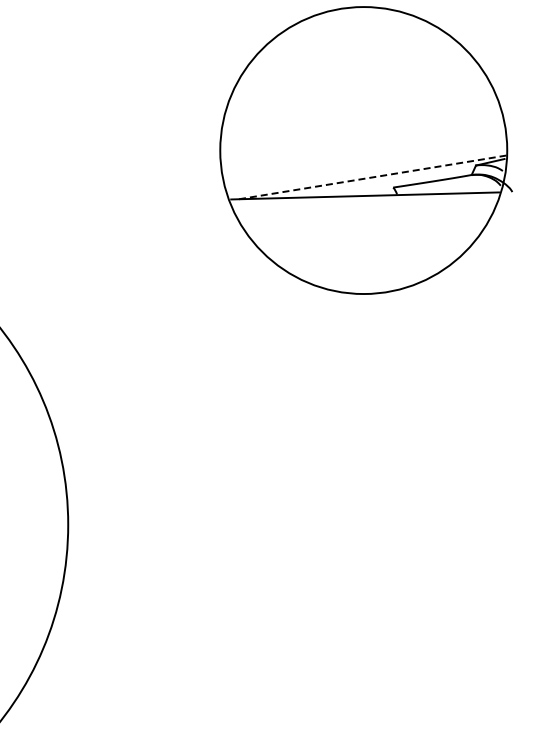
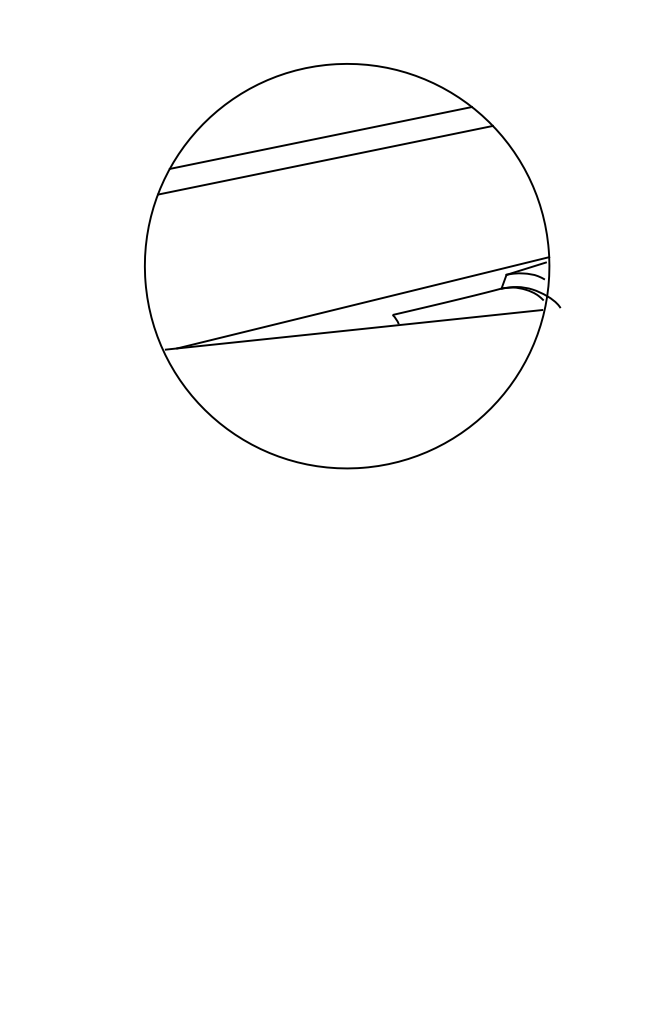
line: (351, 57) -> (319, 136), added
line: (353, 74) -> (324, 160), added
line: (373, 177) -> (363, 302), dashed -> solid

